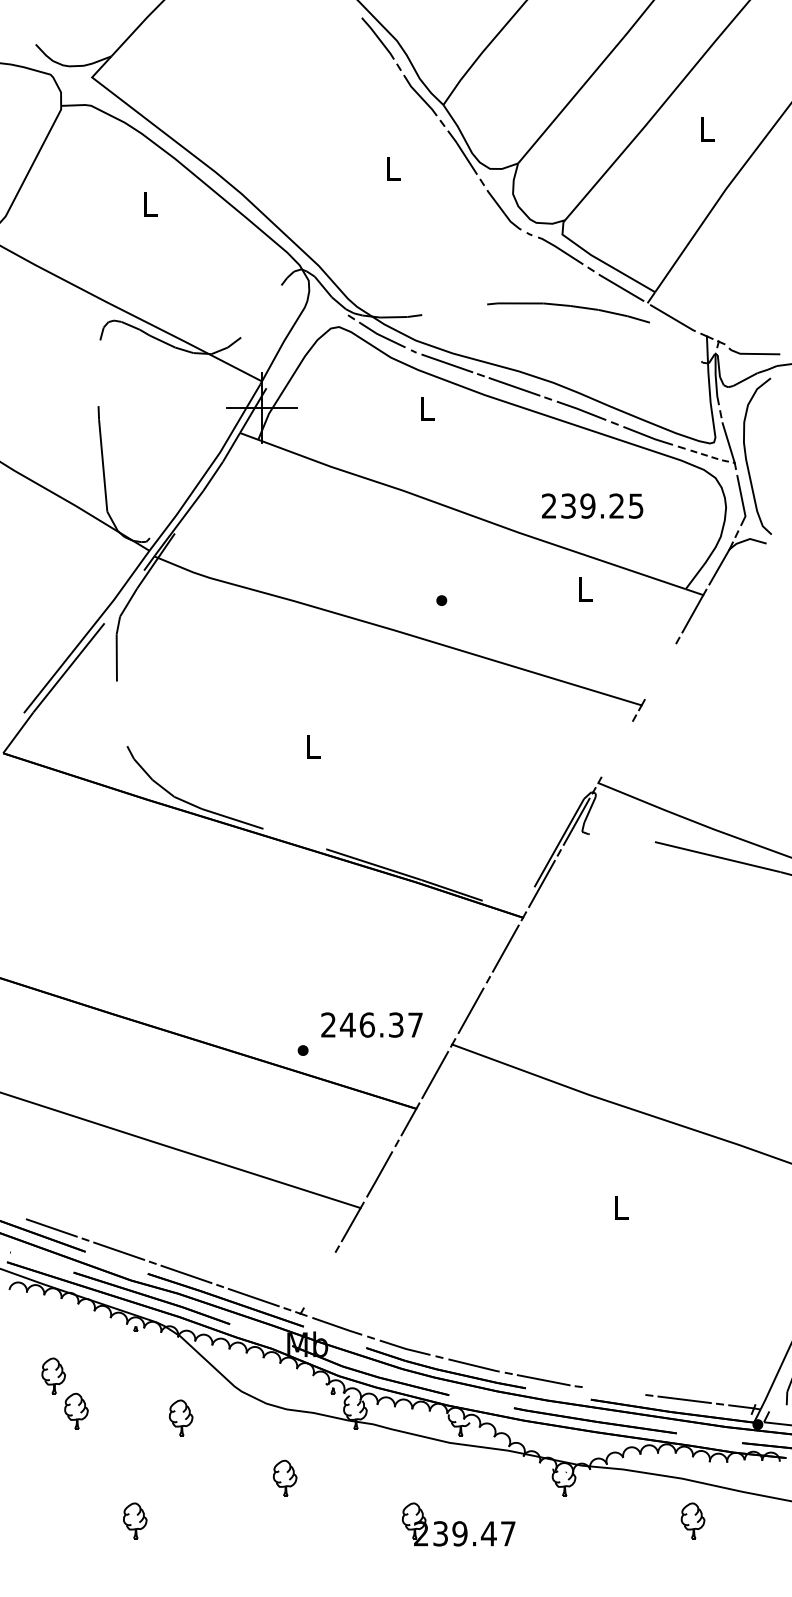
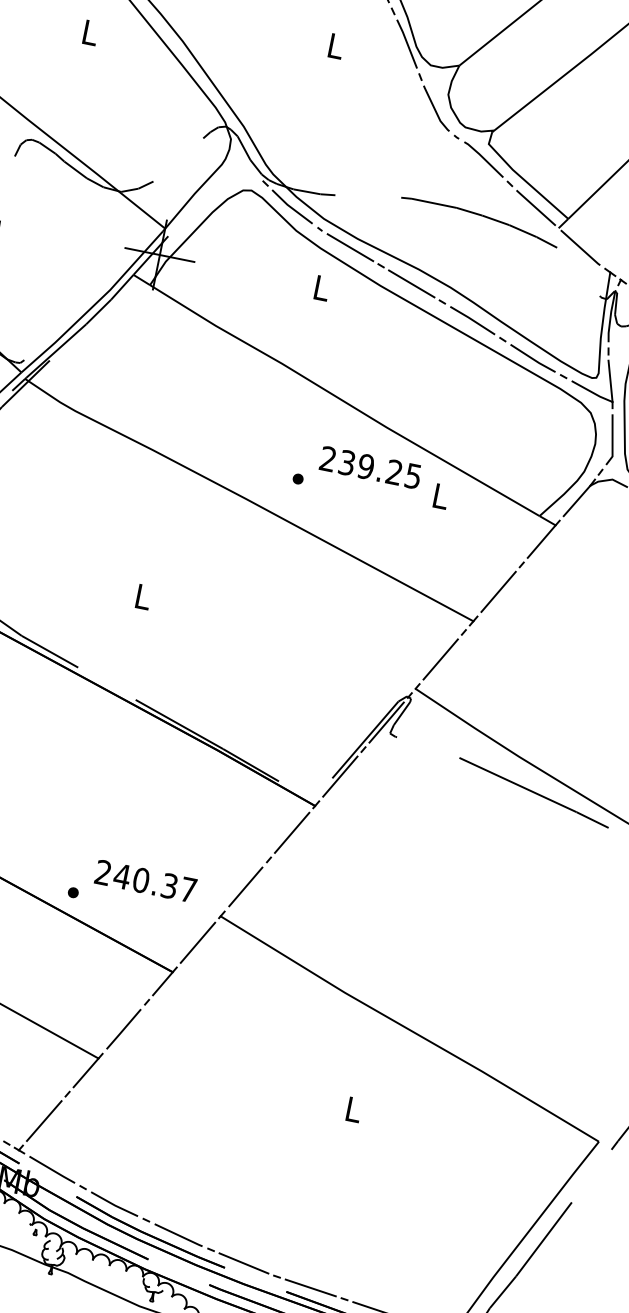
line: (713, 457) -> (592, 392), dashed -> solid
text: (592, 505) -> (370, 467), moved
line: (660, 671) -> (498, 591), added
line: (617, 749) -> (440, 659), added
text: (367, 1024) -> (141, 879), 246.37 -> 240.37
line: (319, 1280) -> (43, 1121), added
line: (613, 1390) -> (310, 1287), added

